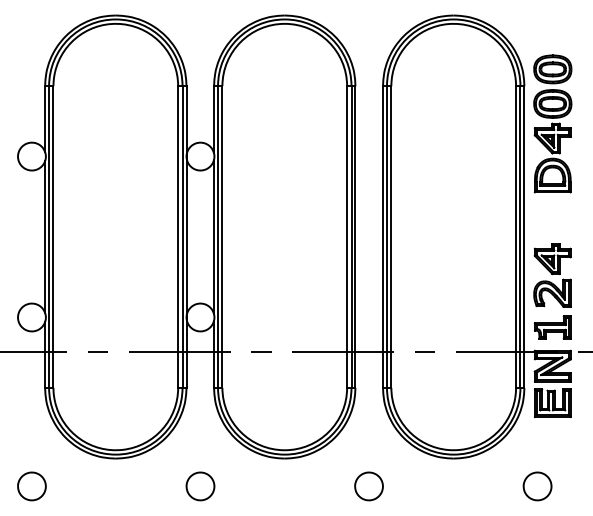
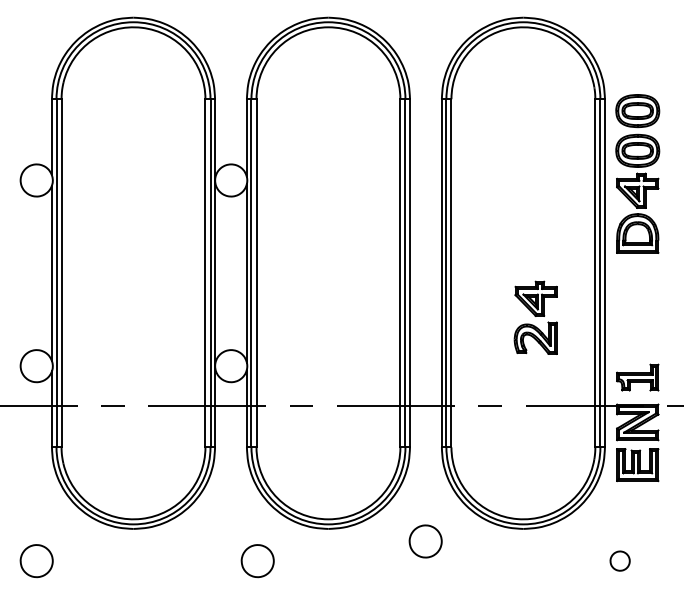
part: (552, 123) -> (637, 173), moved
part: (552, 275) -> (535, 317), moved
part: (200, 486) -> (257, 561), moved
part: (368, 486) -> (425, 541), moved
part: (537, 486) -> (620, 561), size x0.6

